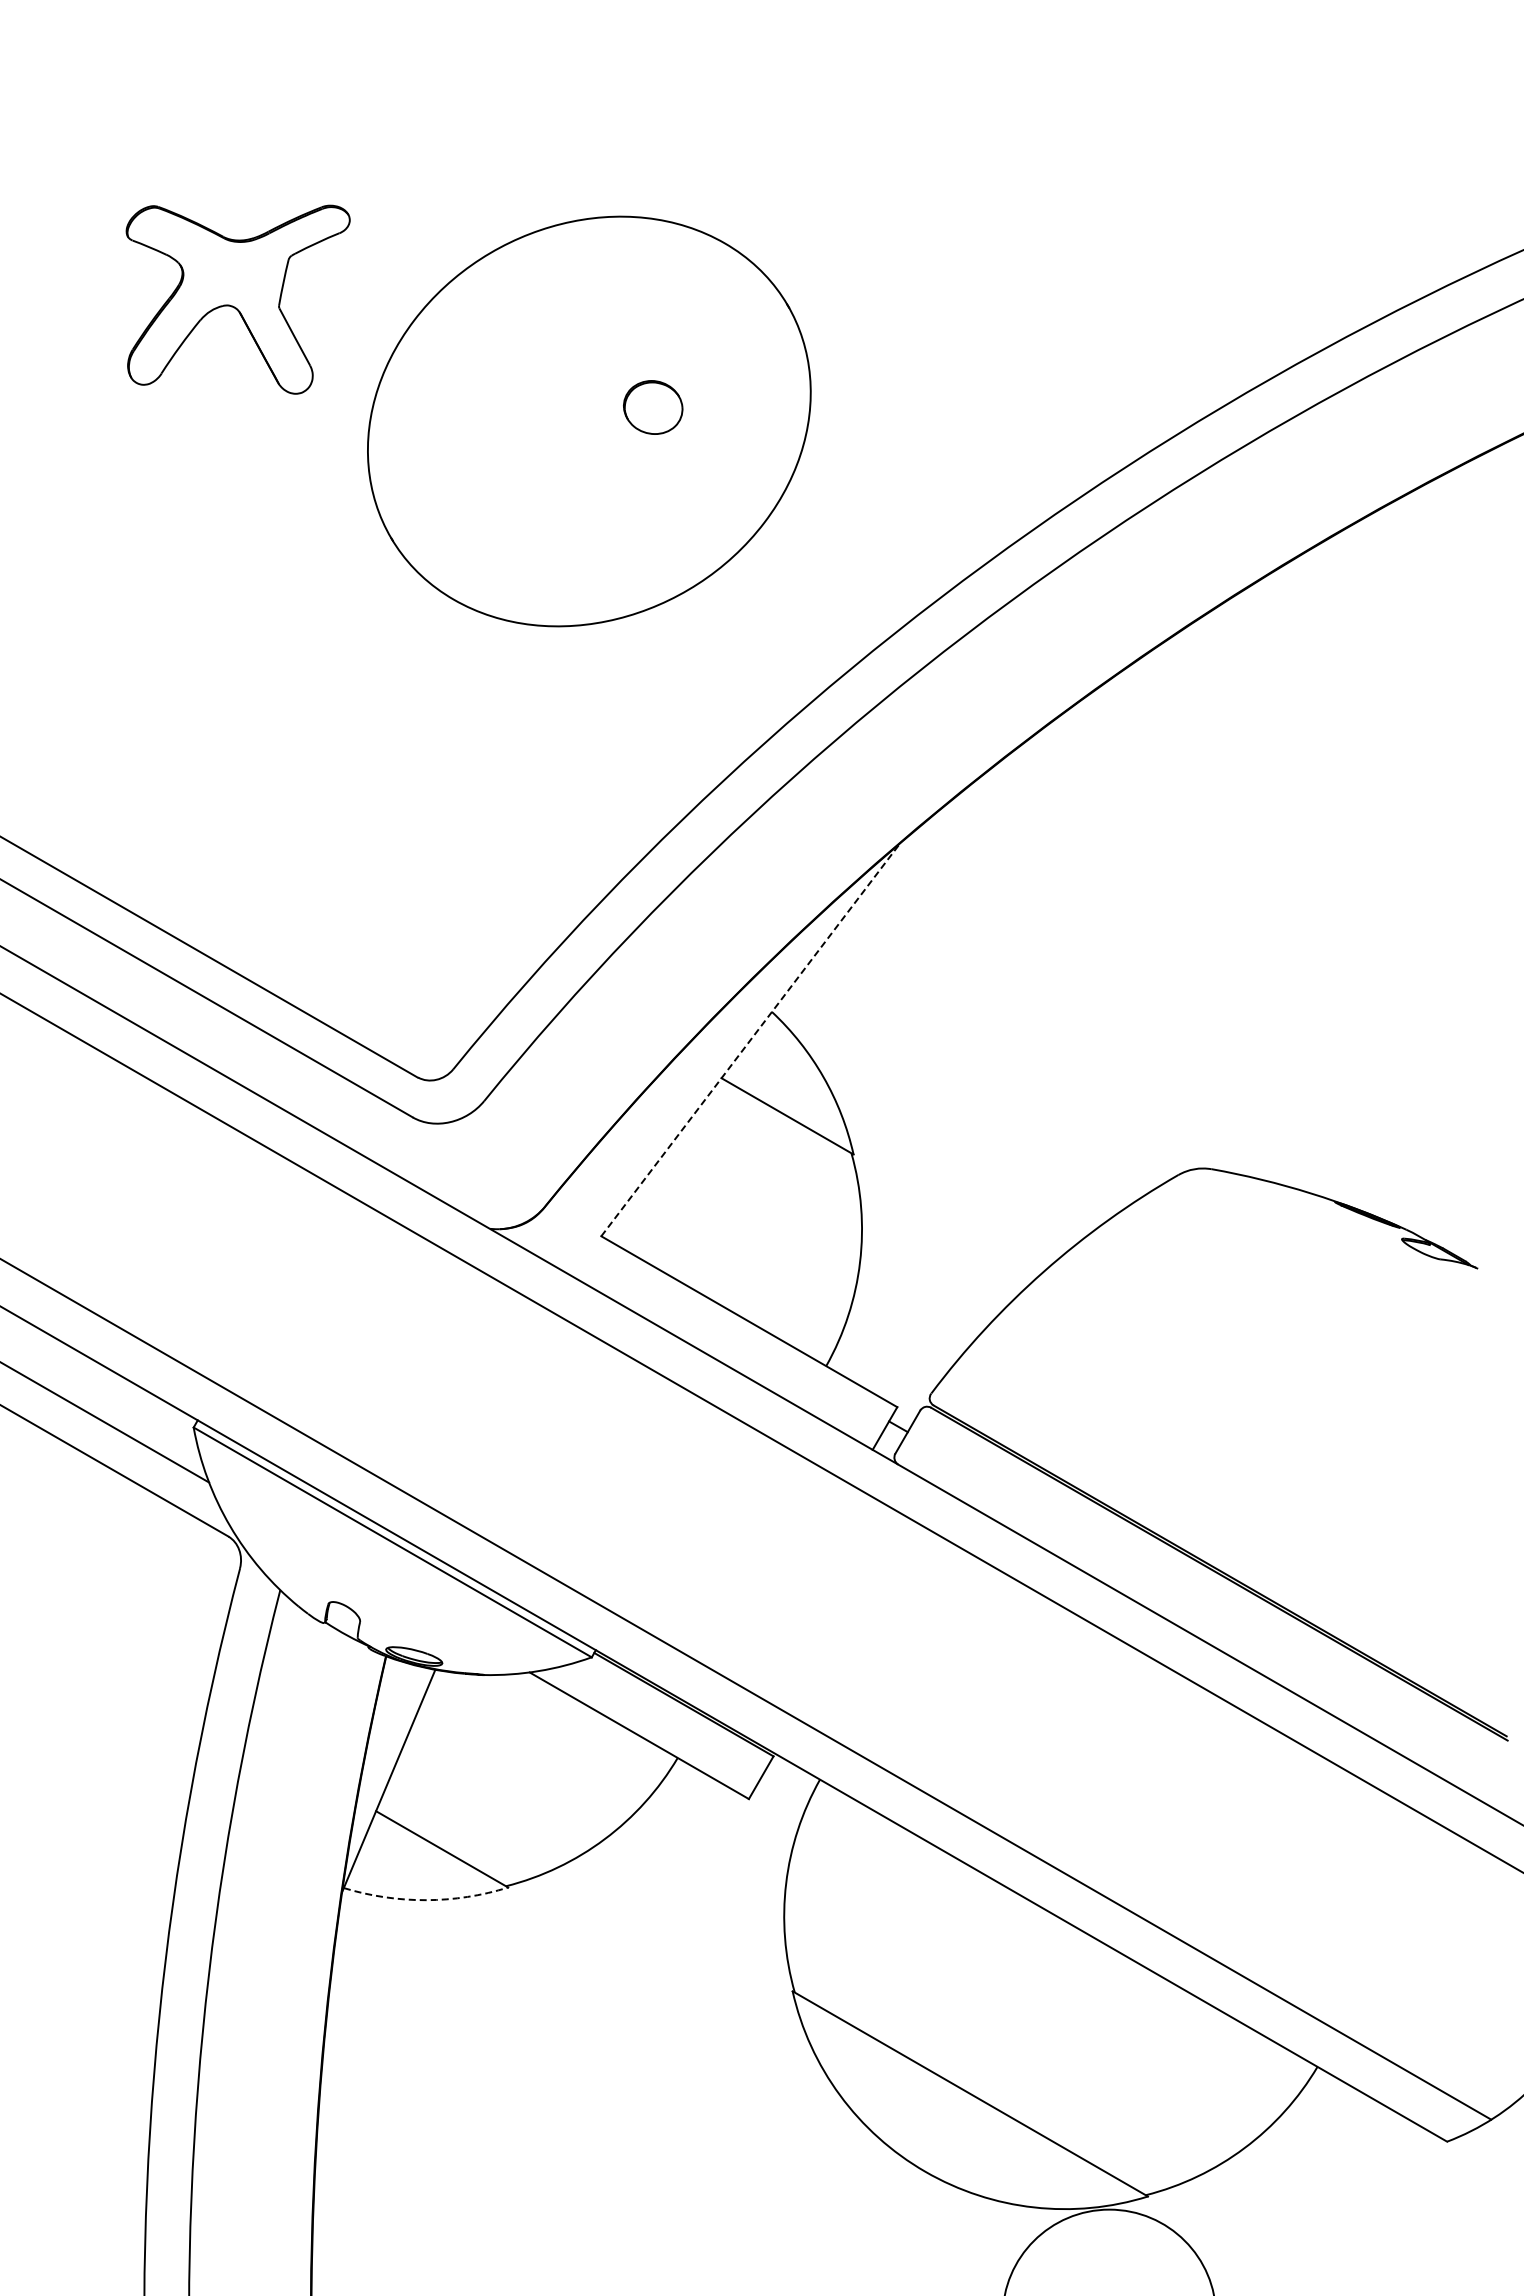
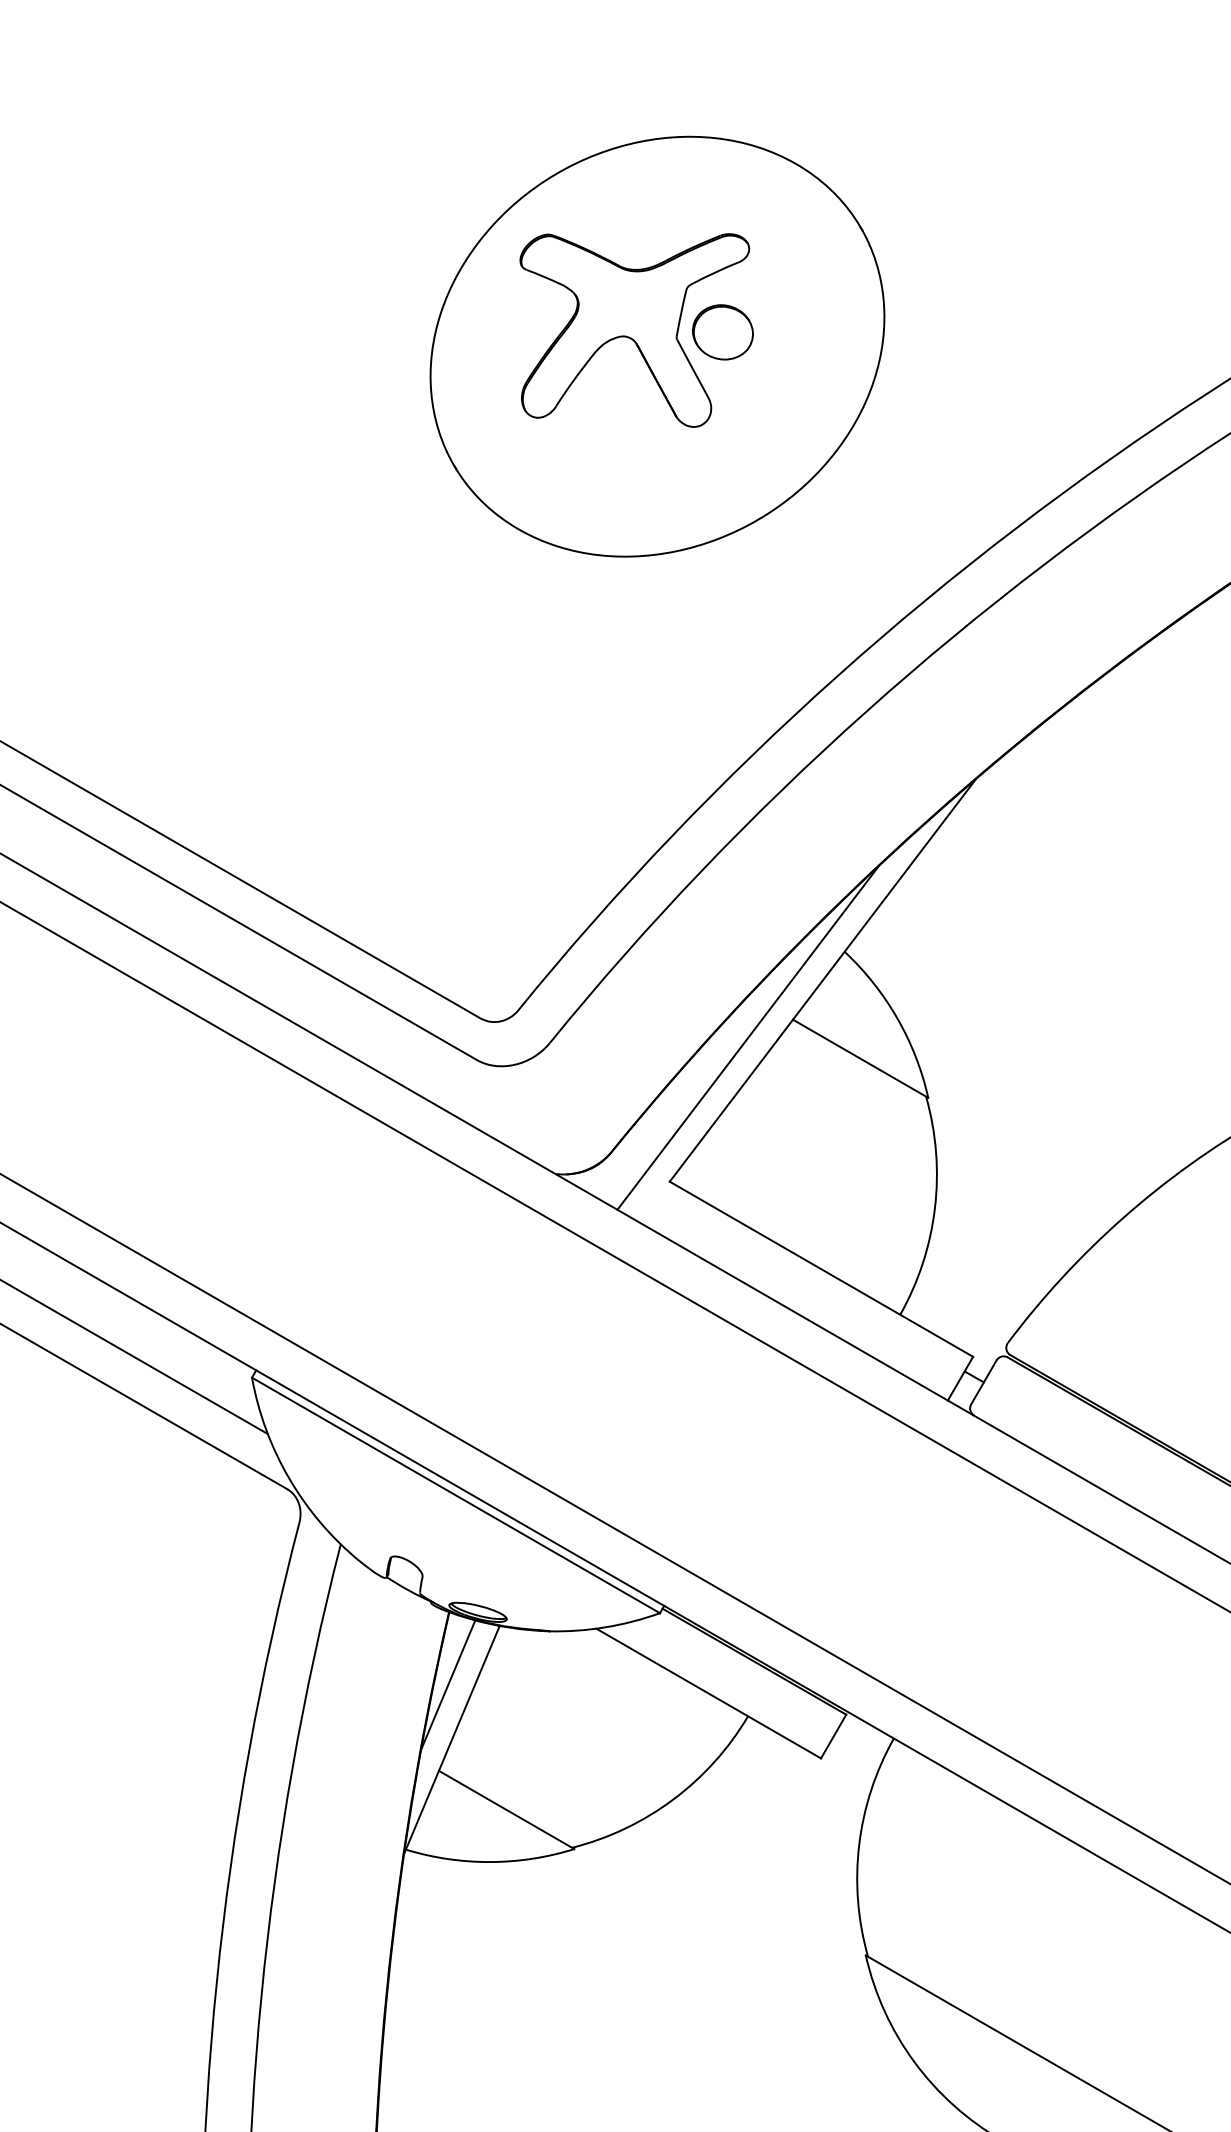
part: (237, 299) -> (634, 330), moved
line: (750, 1039) -> (822, 980), dashed -> solid
line: (677, 1095) -> (747, 1037), added
line: (384, 1727) -> (447, 1685), added
arc: (426, 1900) -> (490, 1862), dashed -> solid

